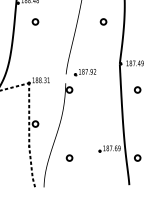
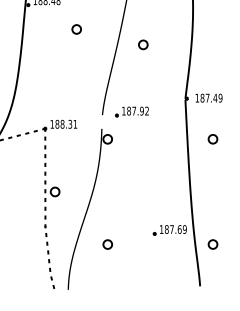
part: (35, 21) -> (76, 28), moved
part: (103, 21) -> (143, 44), moved

